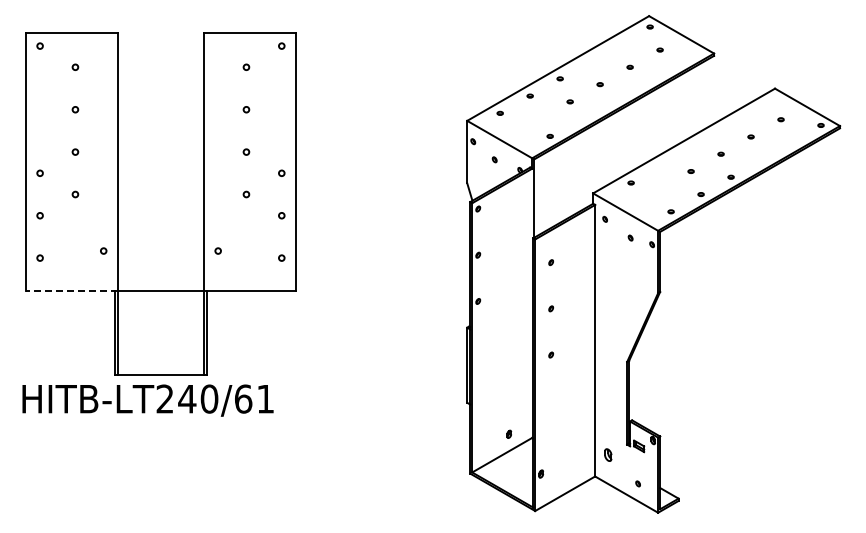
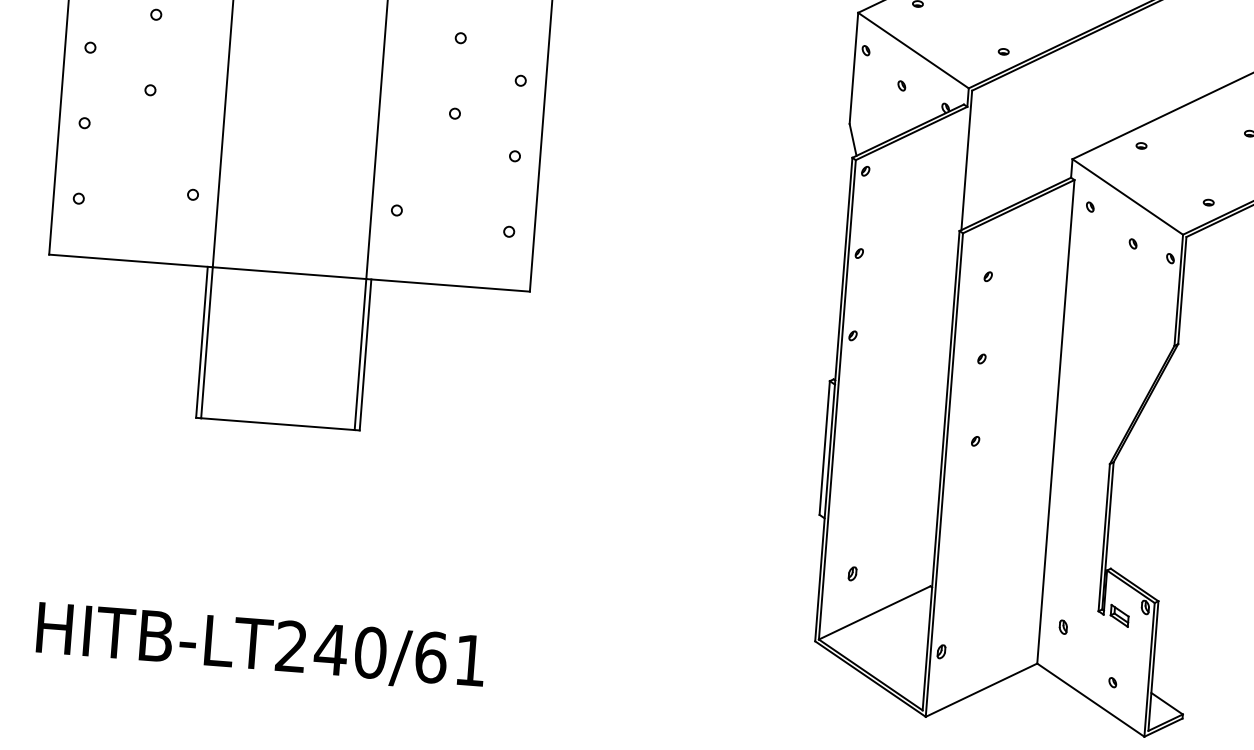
line: (71, 290) -> (130, 260), dashed -> solid
text: (147, 400) -> (259, 646), moved
part: (509, 433) -> (853, 572), moved
part: (607, 454) -> (1062, 626), size x0.62

